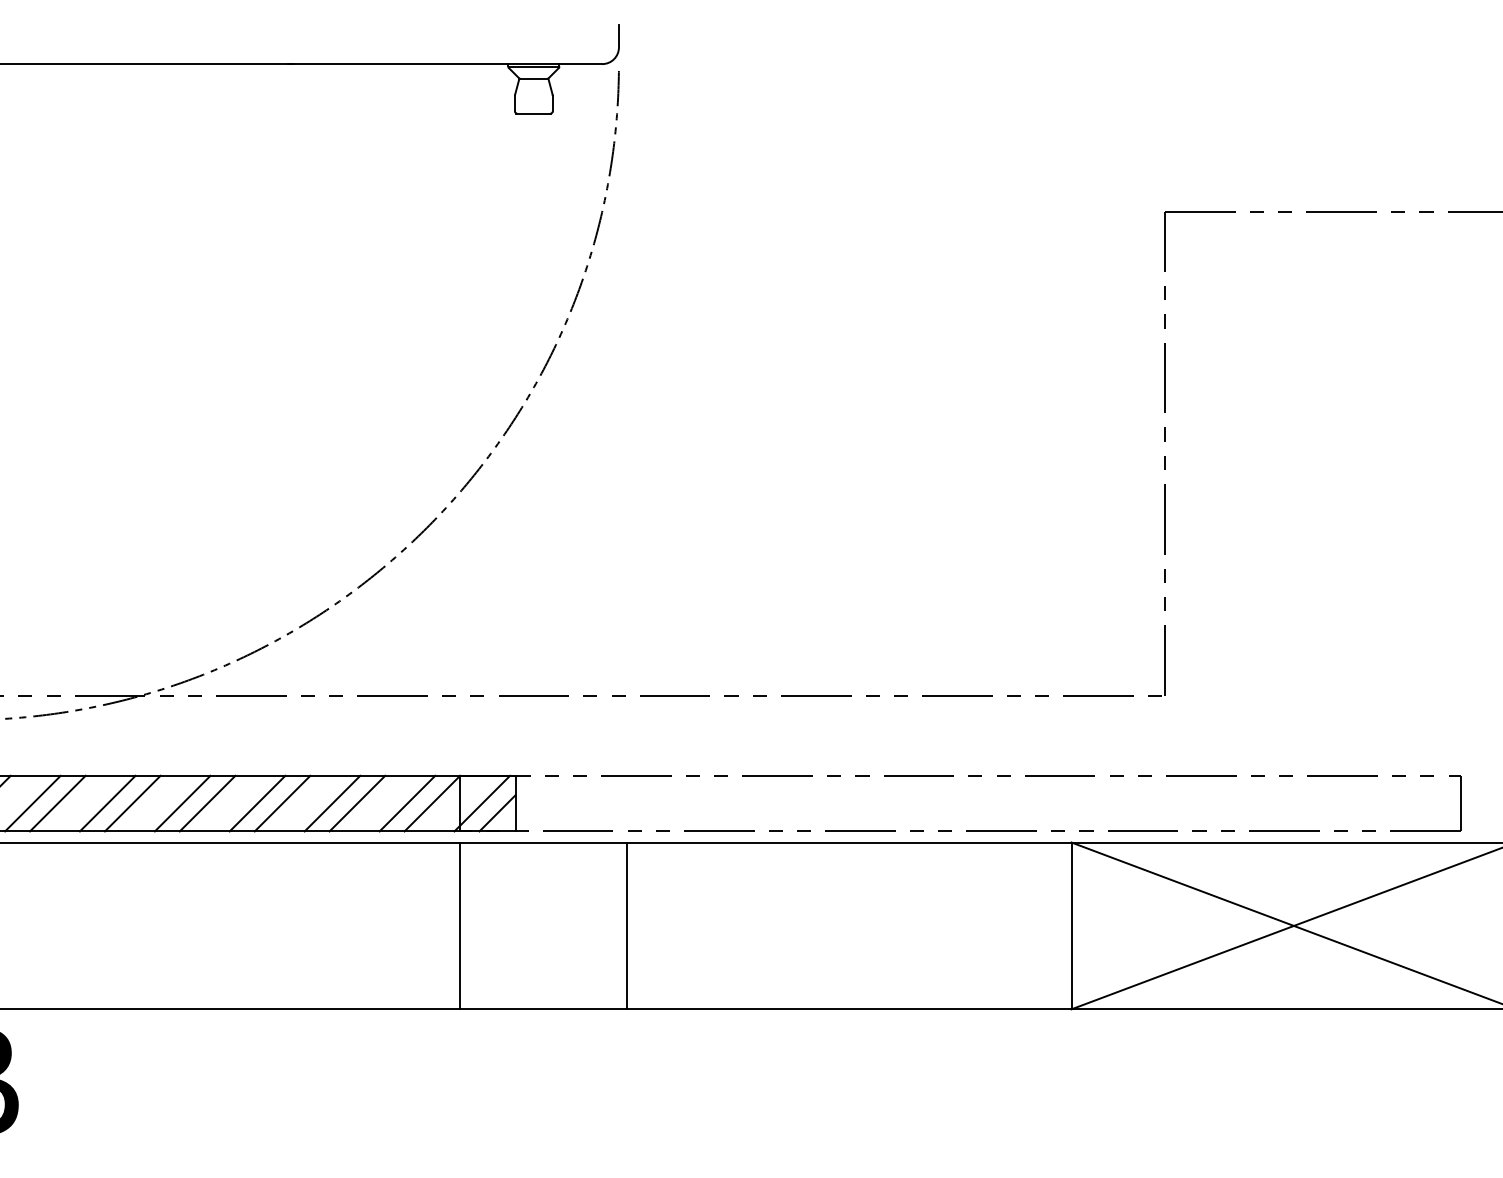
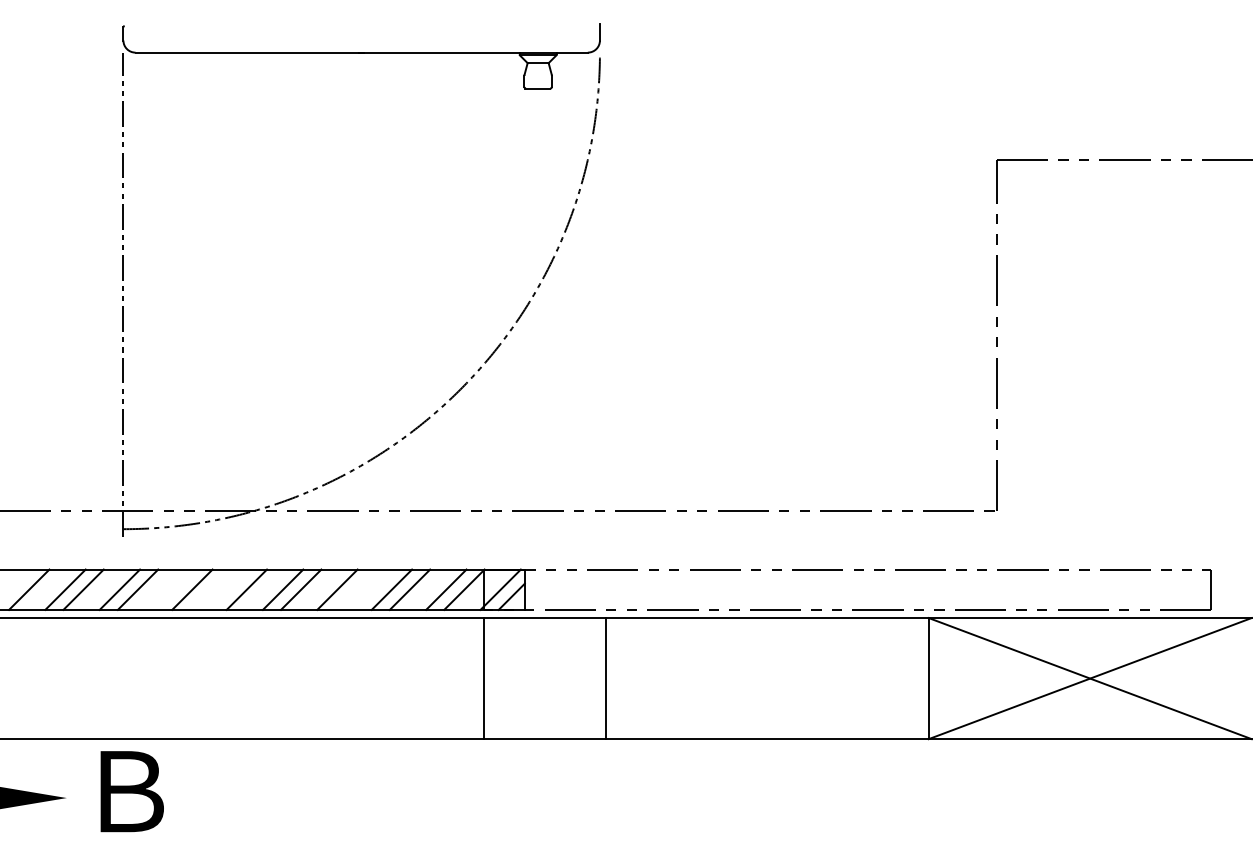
line: (33, 803) -> (174, 589), removed
line: (107, 803) -> (228, 589), removed
line: (282, 803) -> (355, 589), removed

